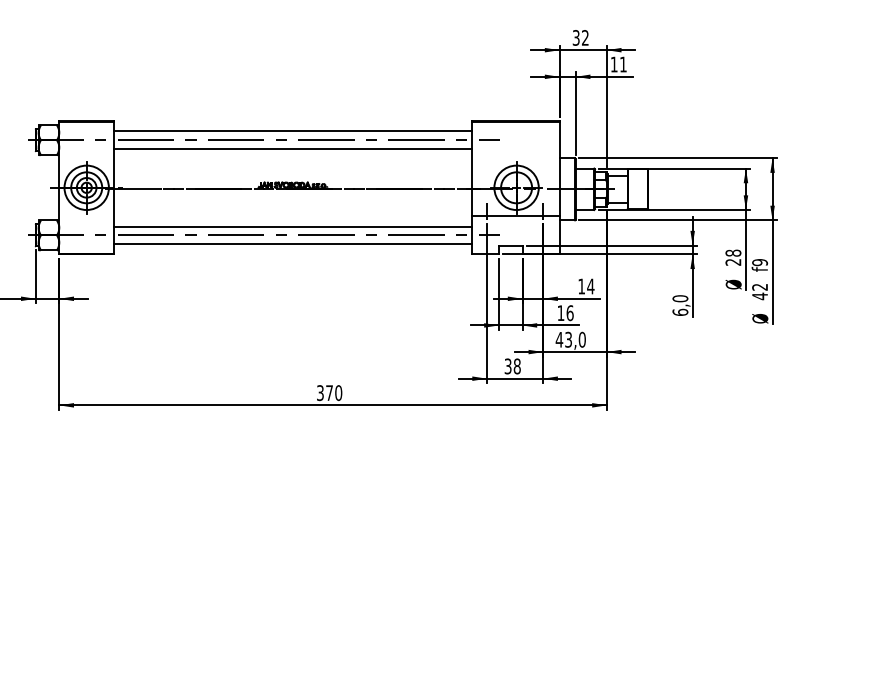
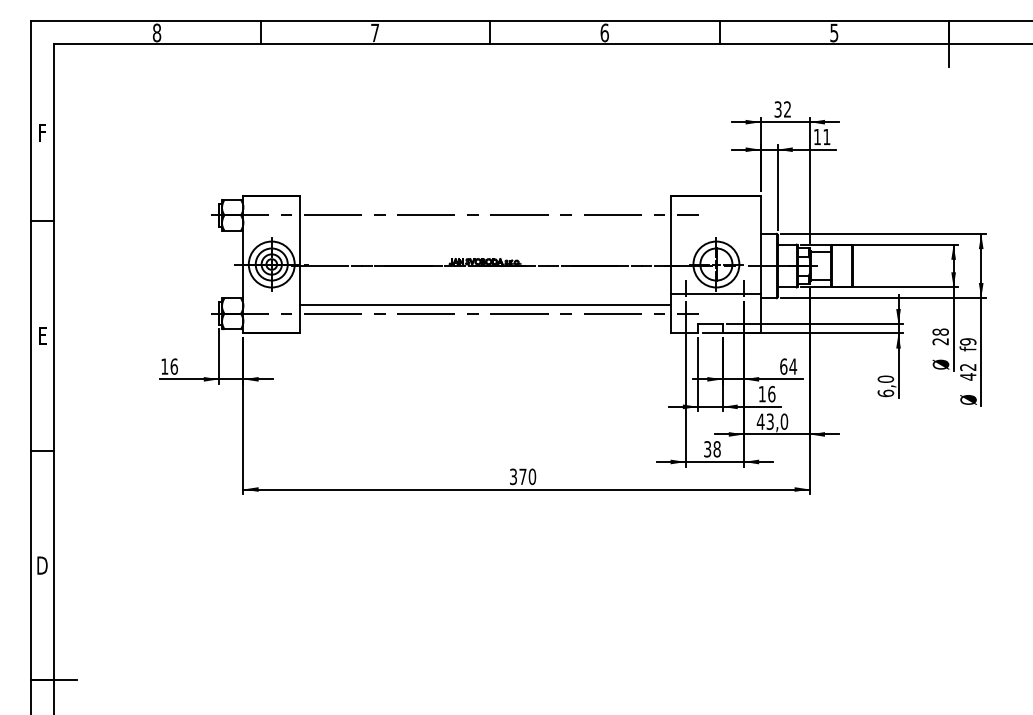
line: (293, 131) -> (485, 206), removed
line: (293, 149) -> (485, 224), removed
line: (293, 243) -> (485, 322), removed
text: (581, 286) -> (783, 366), 14 -> 64

